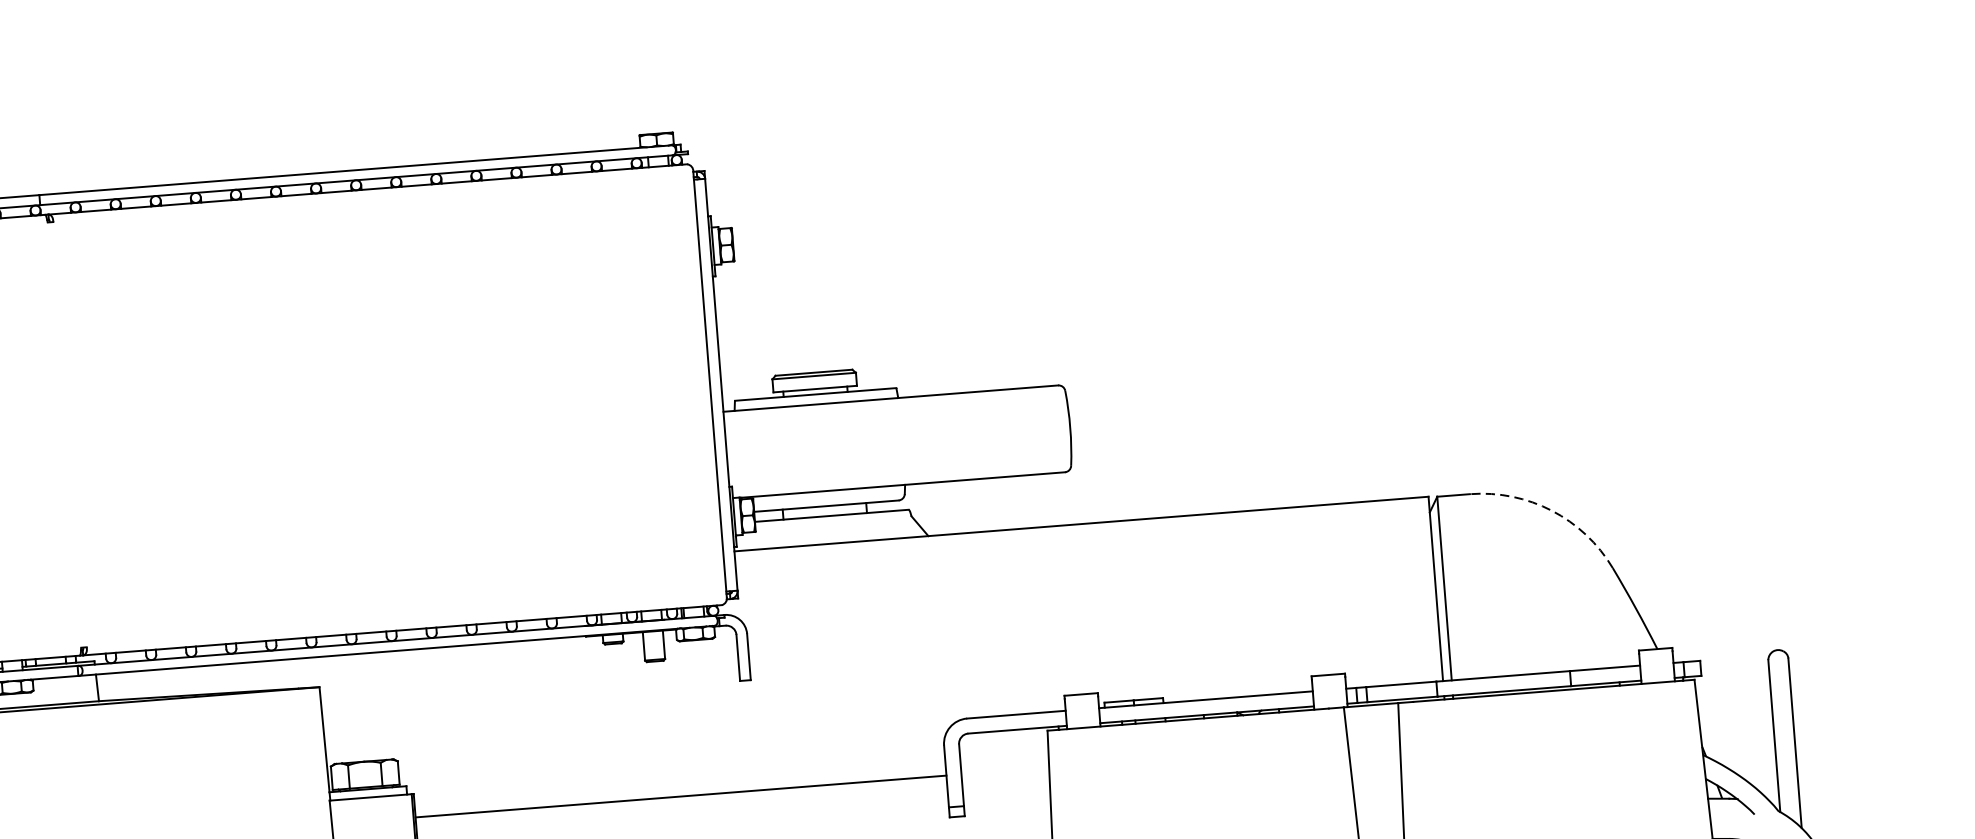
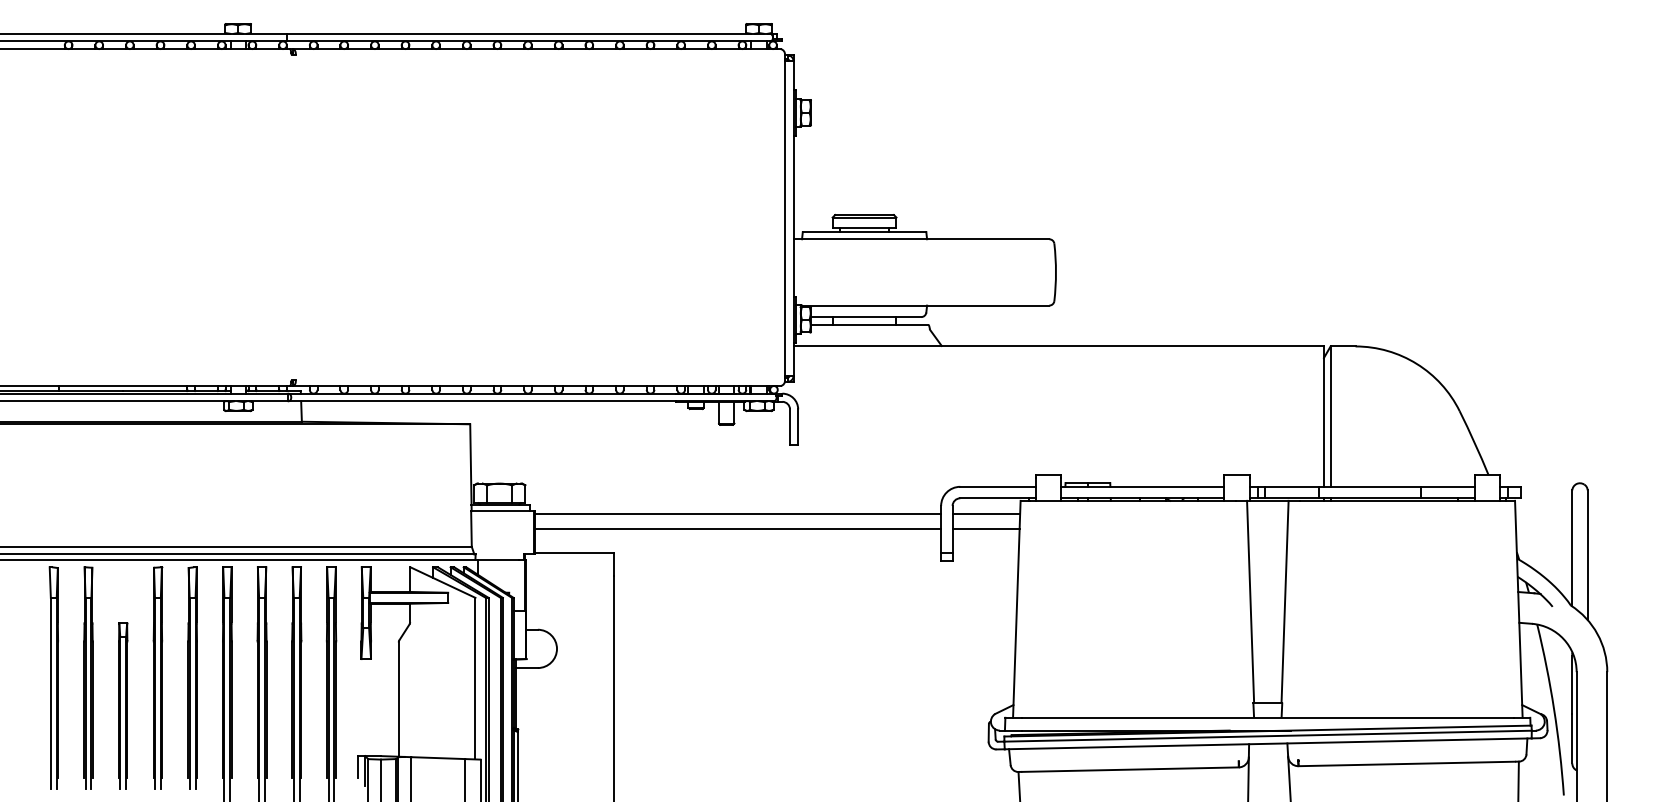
arc: (1551, 510) -> (1416, 363), dashed -> solid
line: (1004, 750) -> (986, 513), added
line: (1004, 770) -> (985, 528), added
line: (679, 776) -> (738, 513), added

